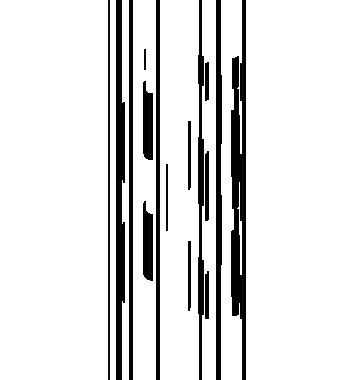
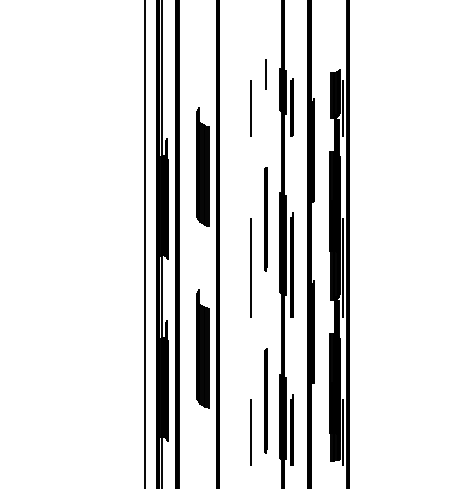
line: (144, 59) -> (264, 74), moved
line: (179, 81) -> (250, 107), added
line: (166, 197) -> (249, 267), moved
line: (179, 296) -> (250, 432), added

